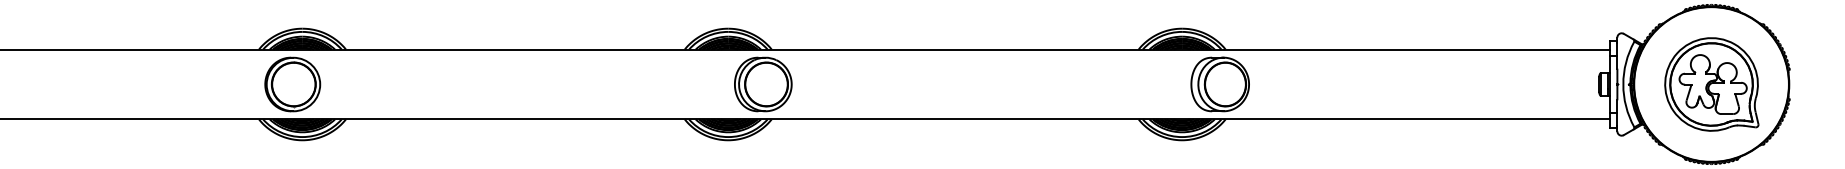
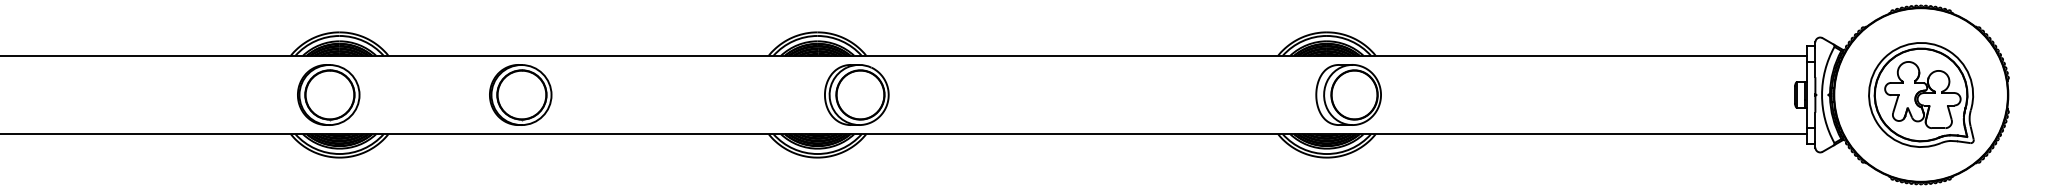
part: (463, 84) -> (520, 94), added
part: (1220, 84) -> (1348, 94), moved

